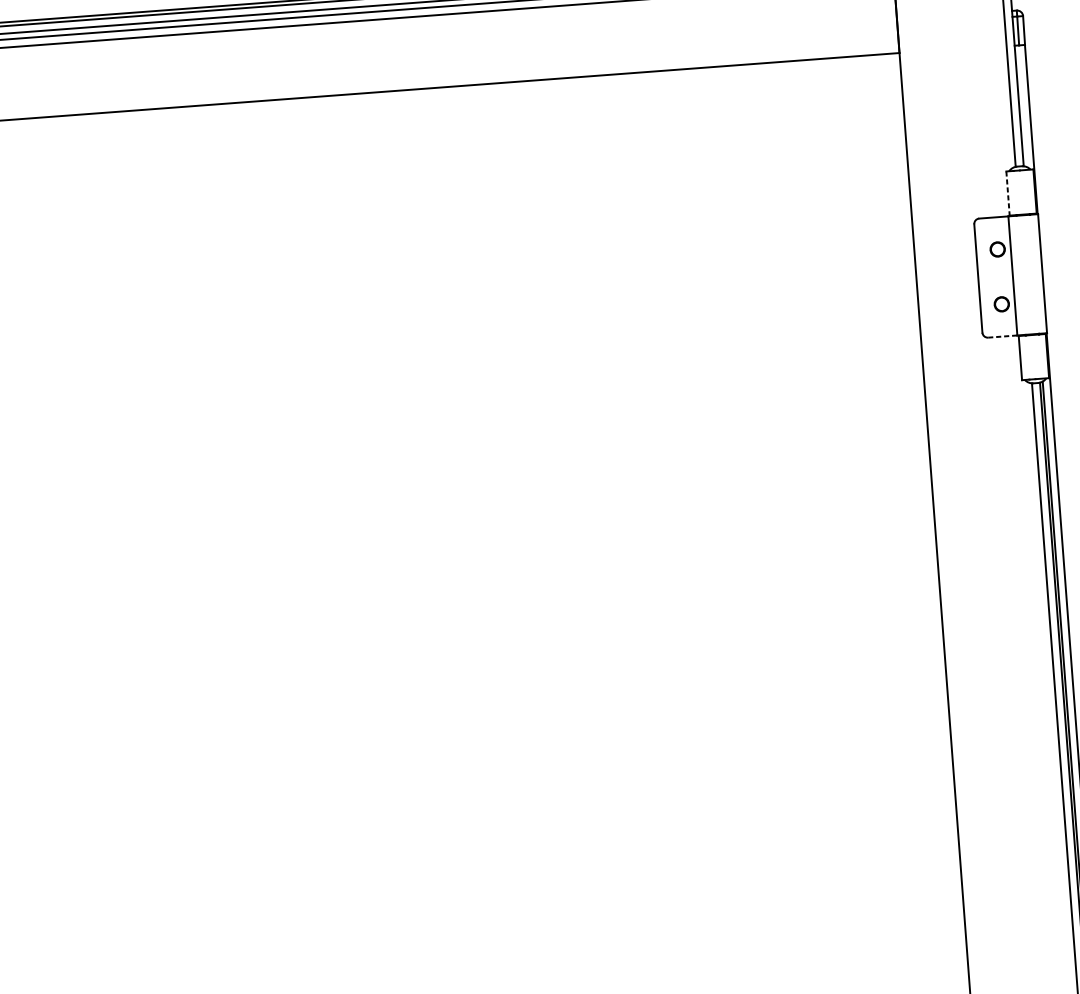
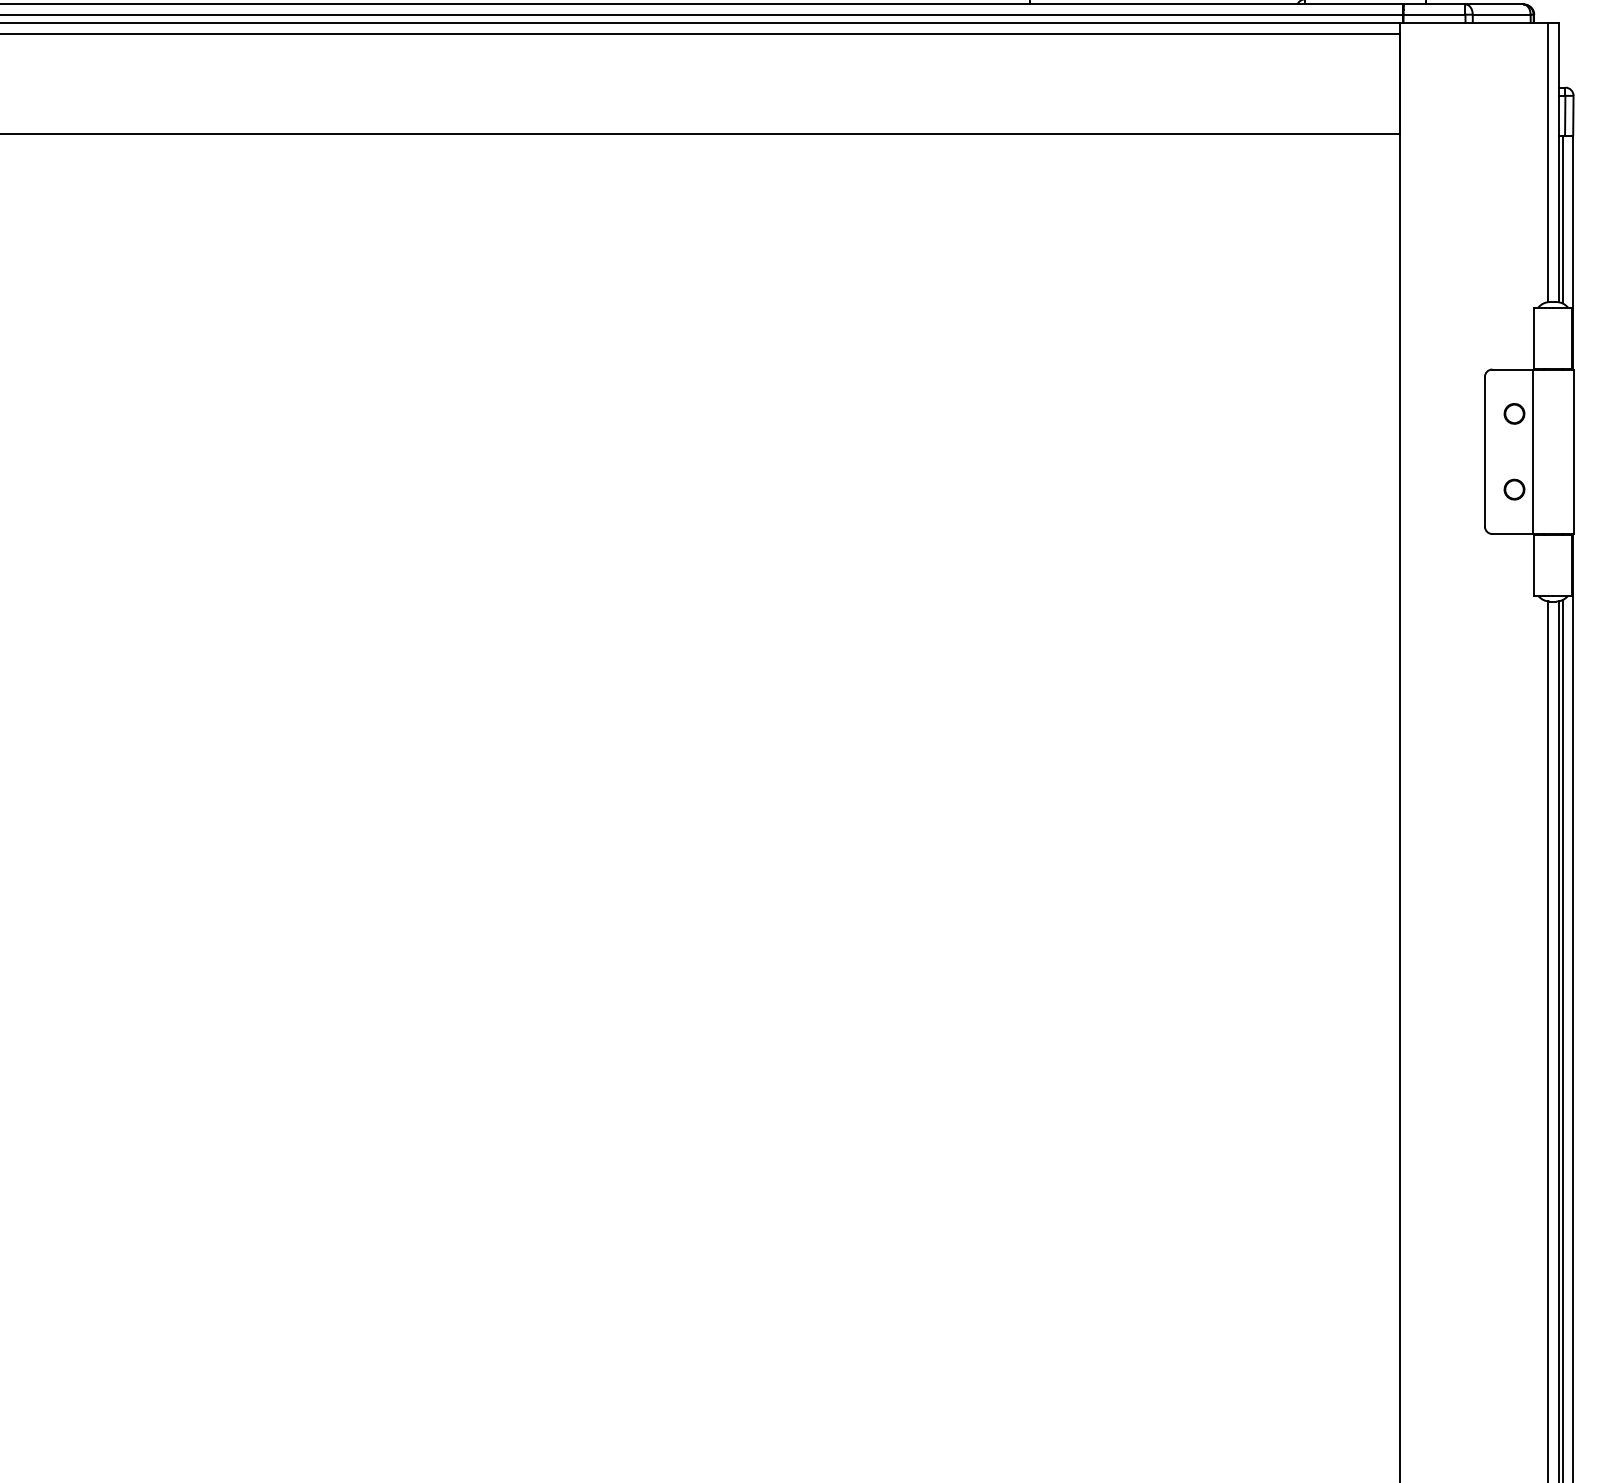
line: (1021, 106) -> (1562, 219), added
line: (1008, 193) -> (1534, 338), dashed -> solid
line: (1002, 336) -> (1512, 534), dashed -> solid

